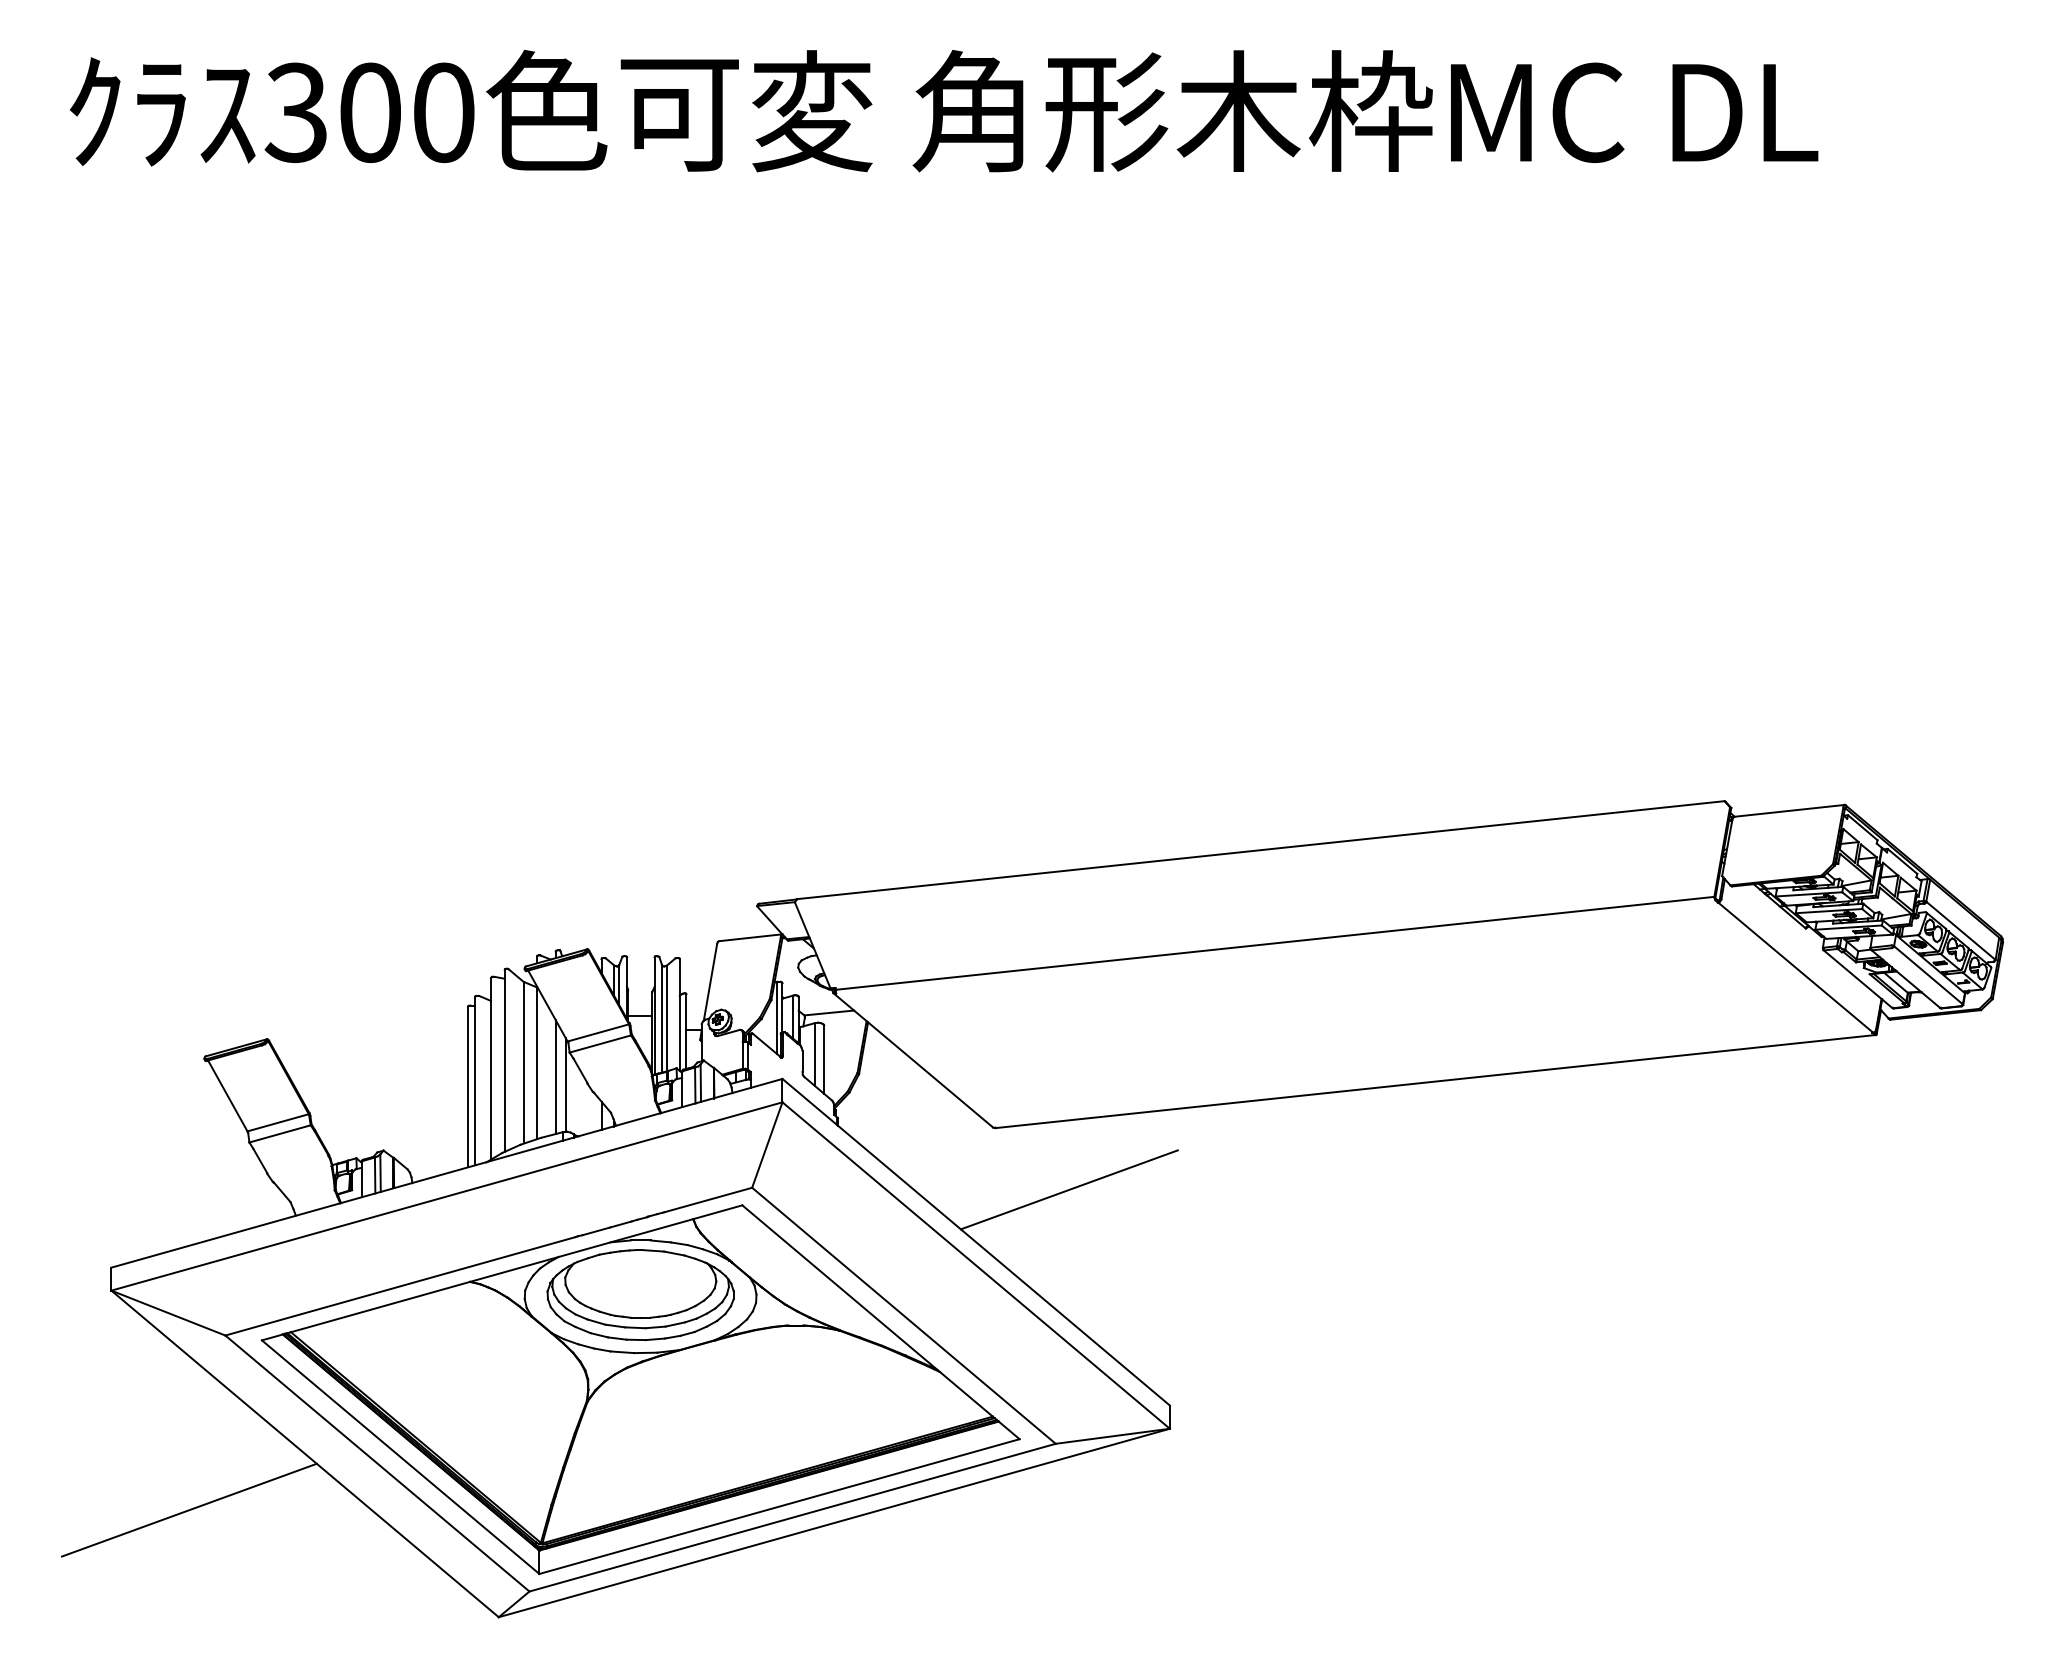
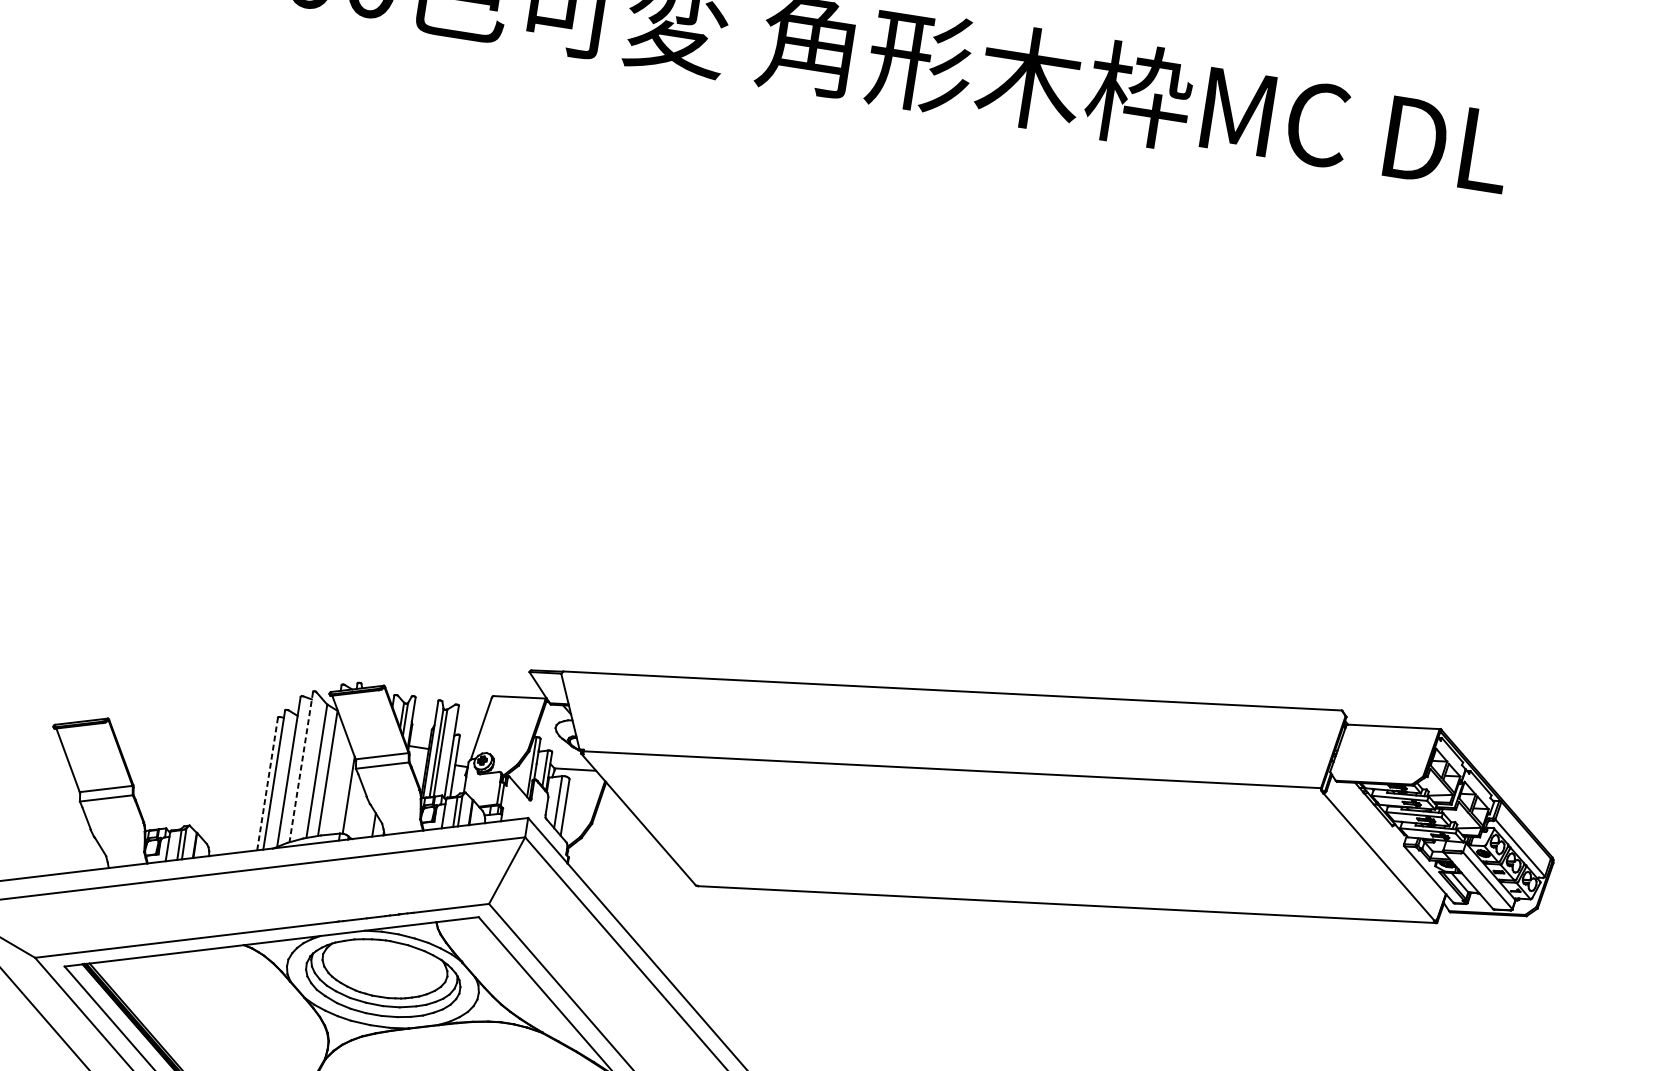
line: (504, 1060) -> (301, 766), solid -> dashed
line: (555, 1076) -> (341, 786), removed
line: (468, 1086) -> (268, 783), solid -> dashed
line: (1068, 1189) -> (750, 946), removed

